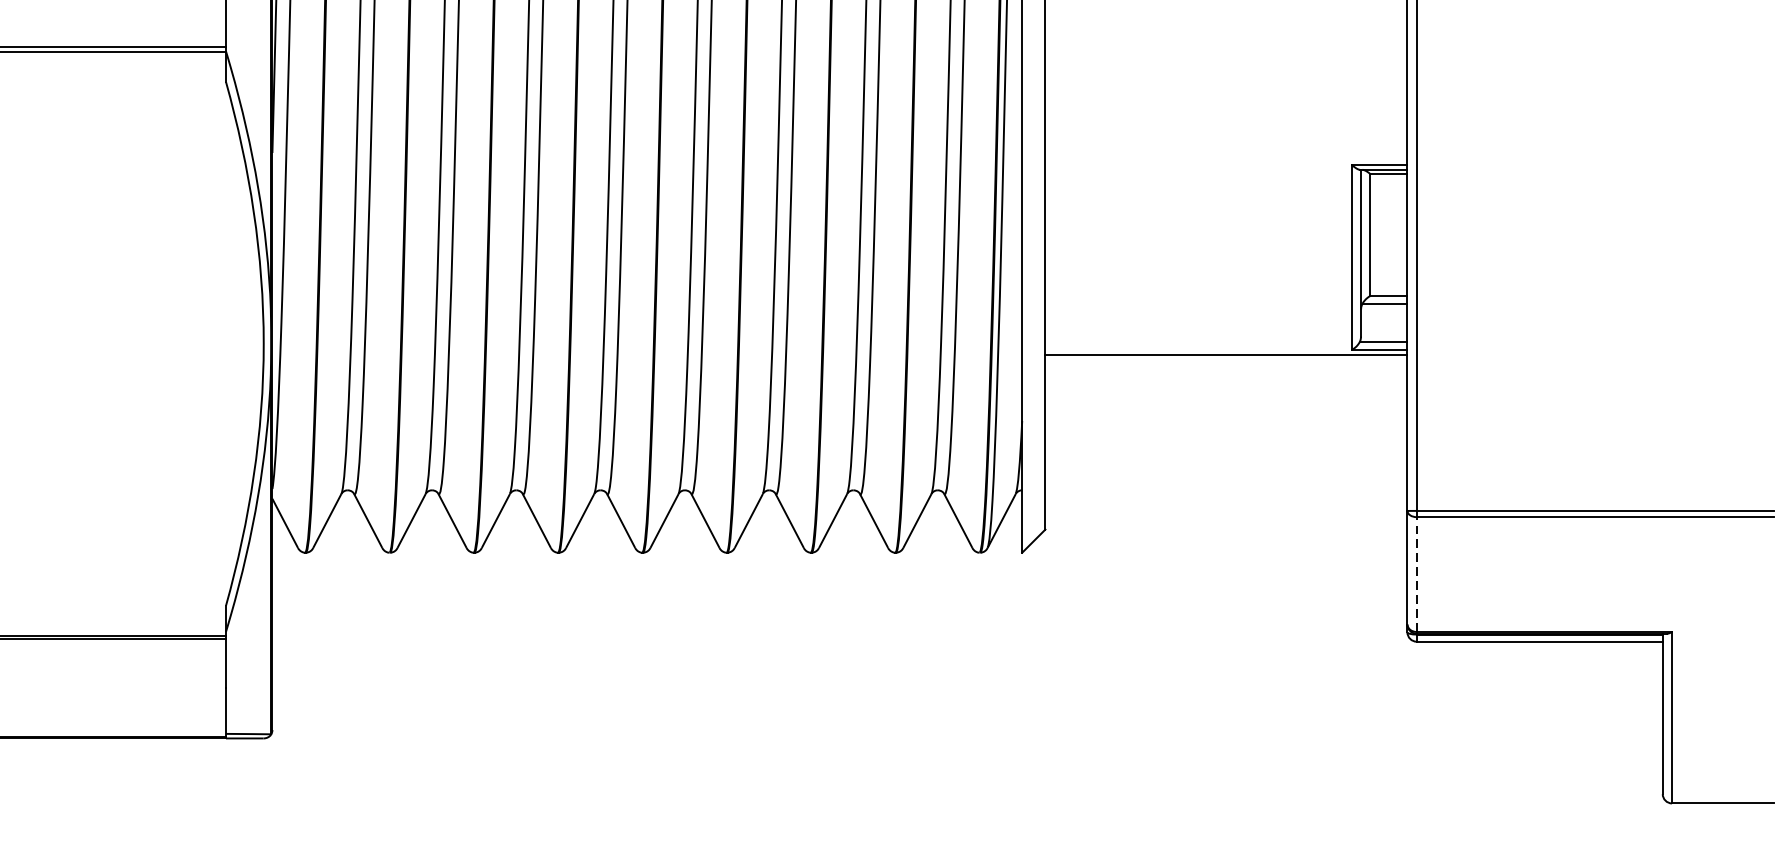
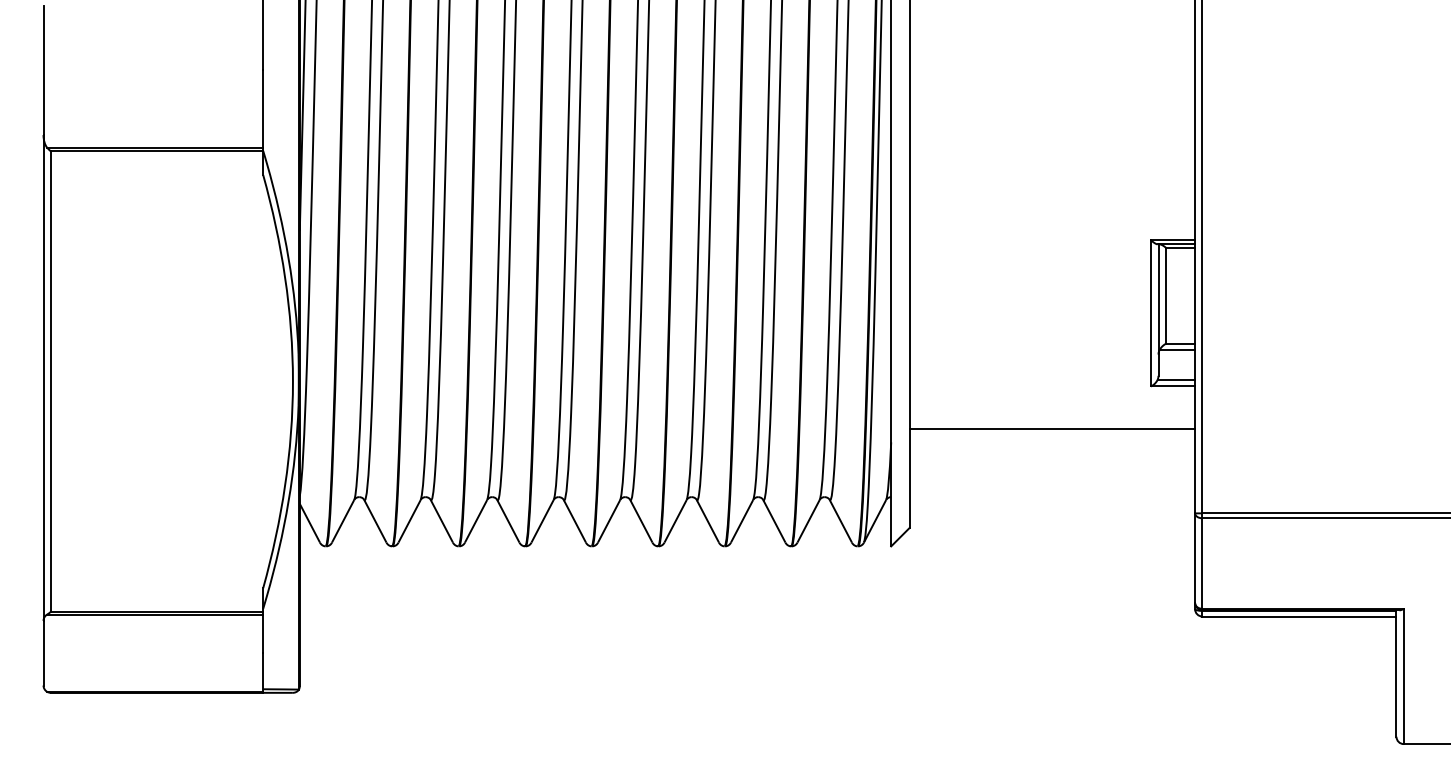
line: (1226, 355) -> (1052, 429), moved
line: (1416, 574) -> (1202, 563), dashed -> solid

